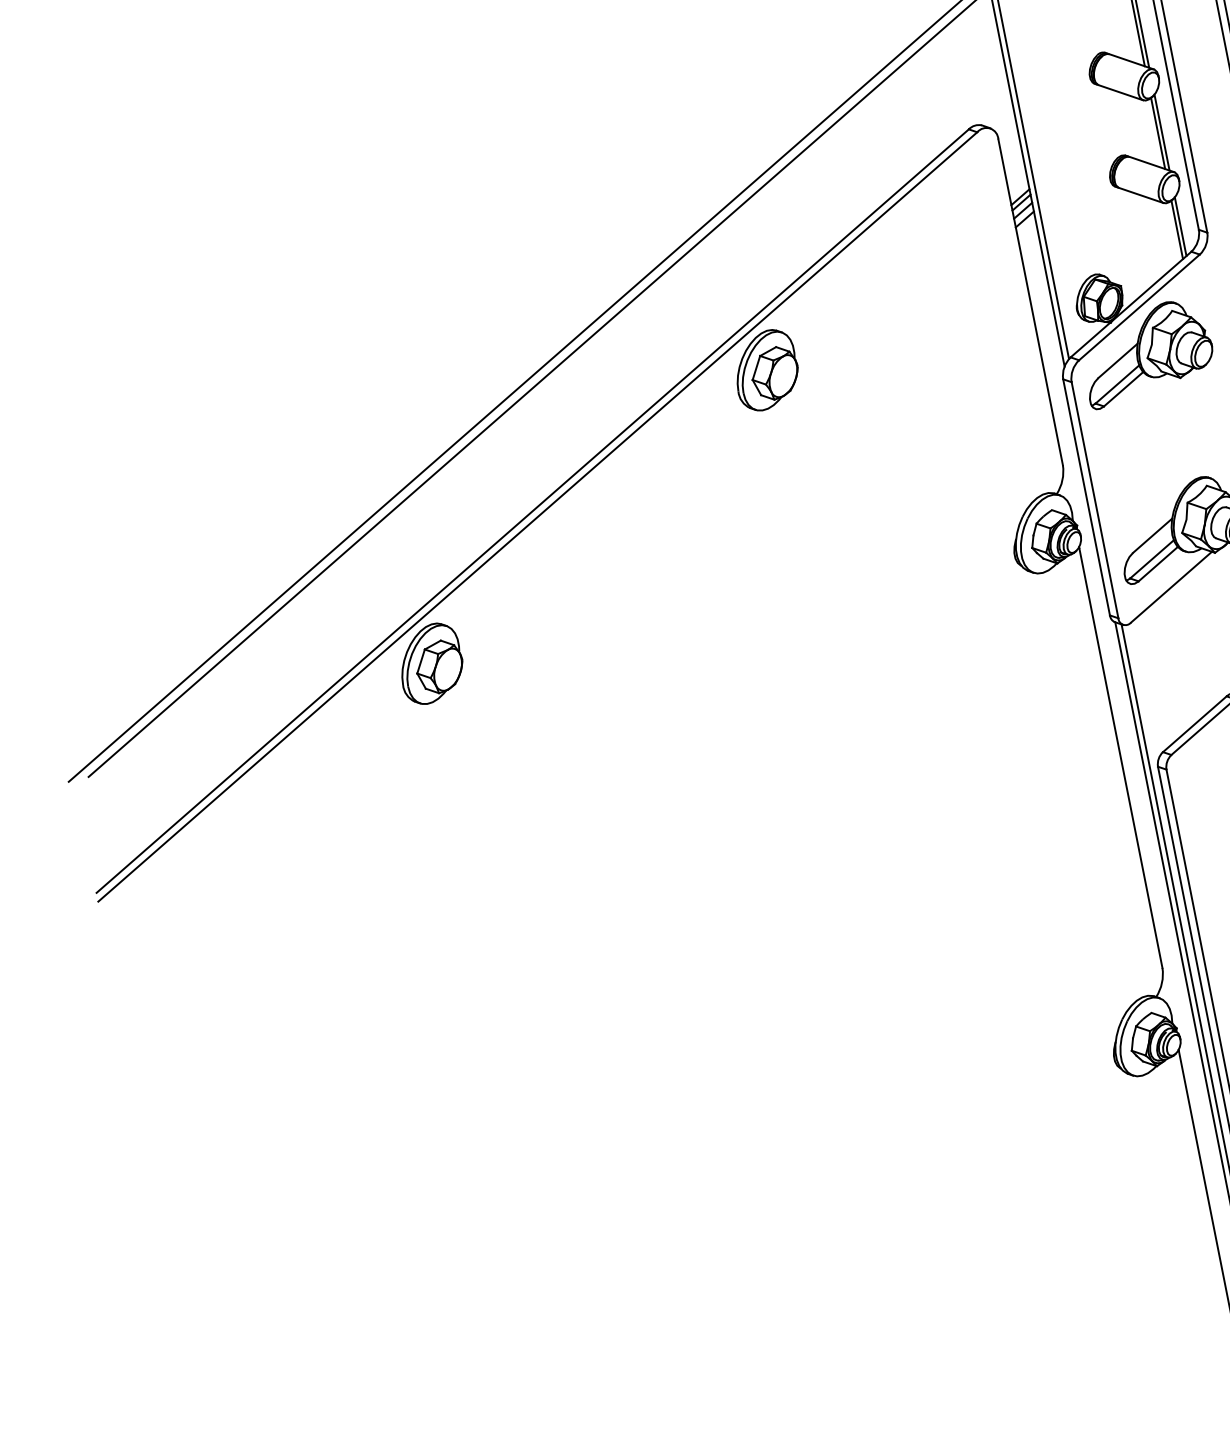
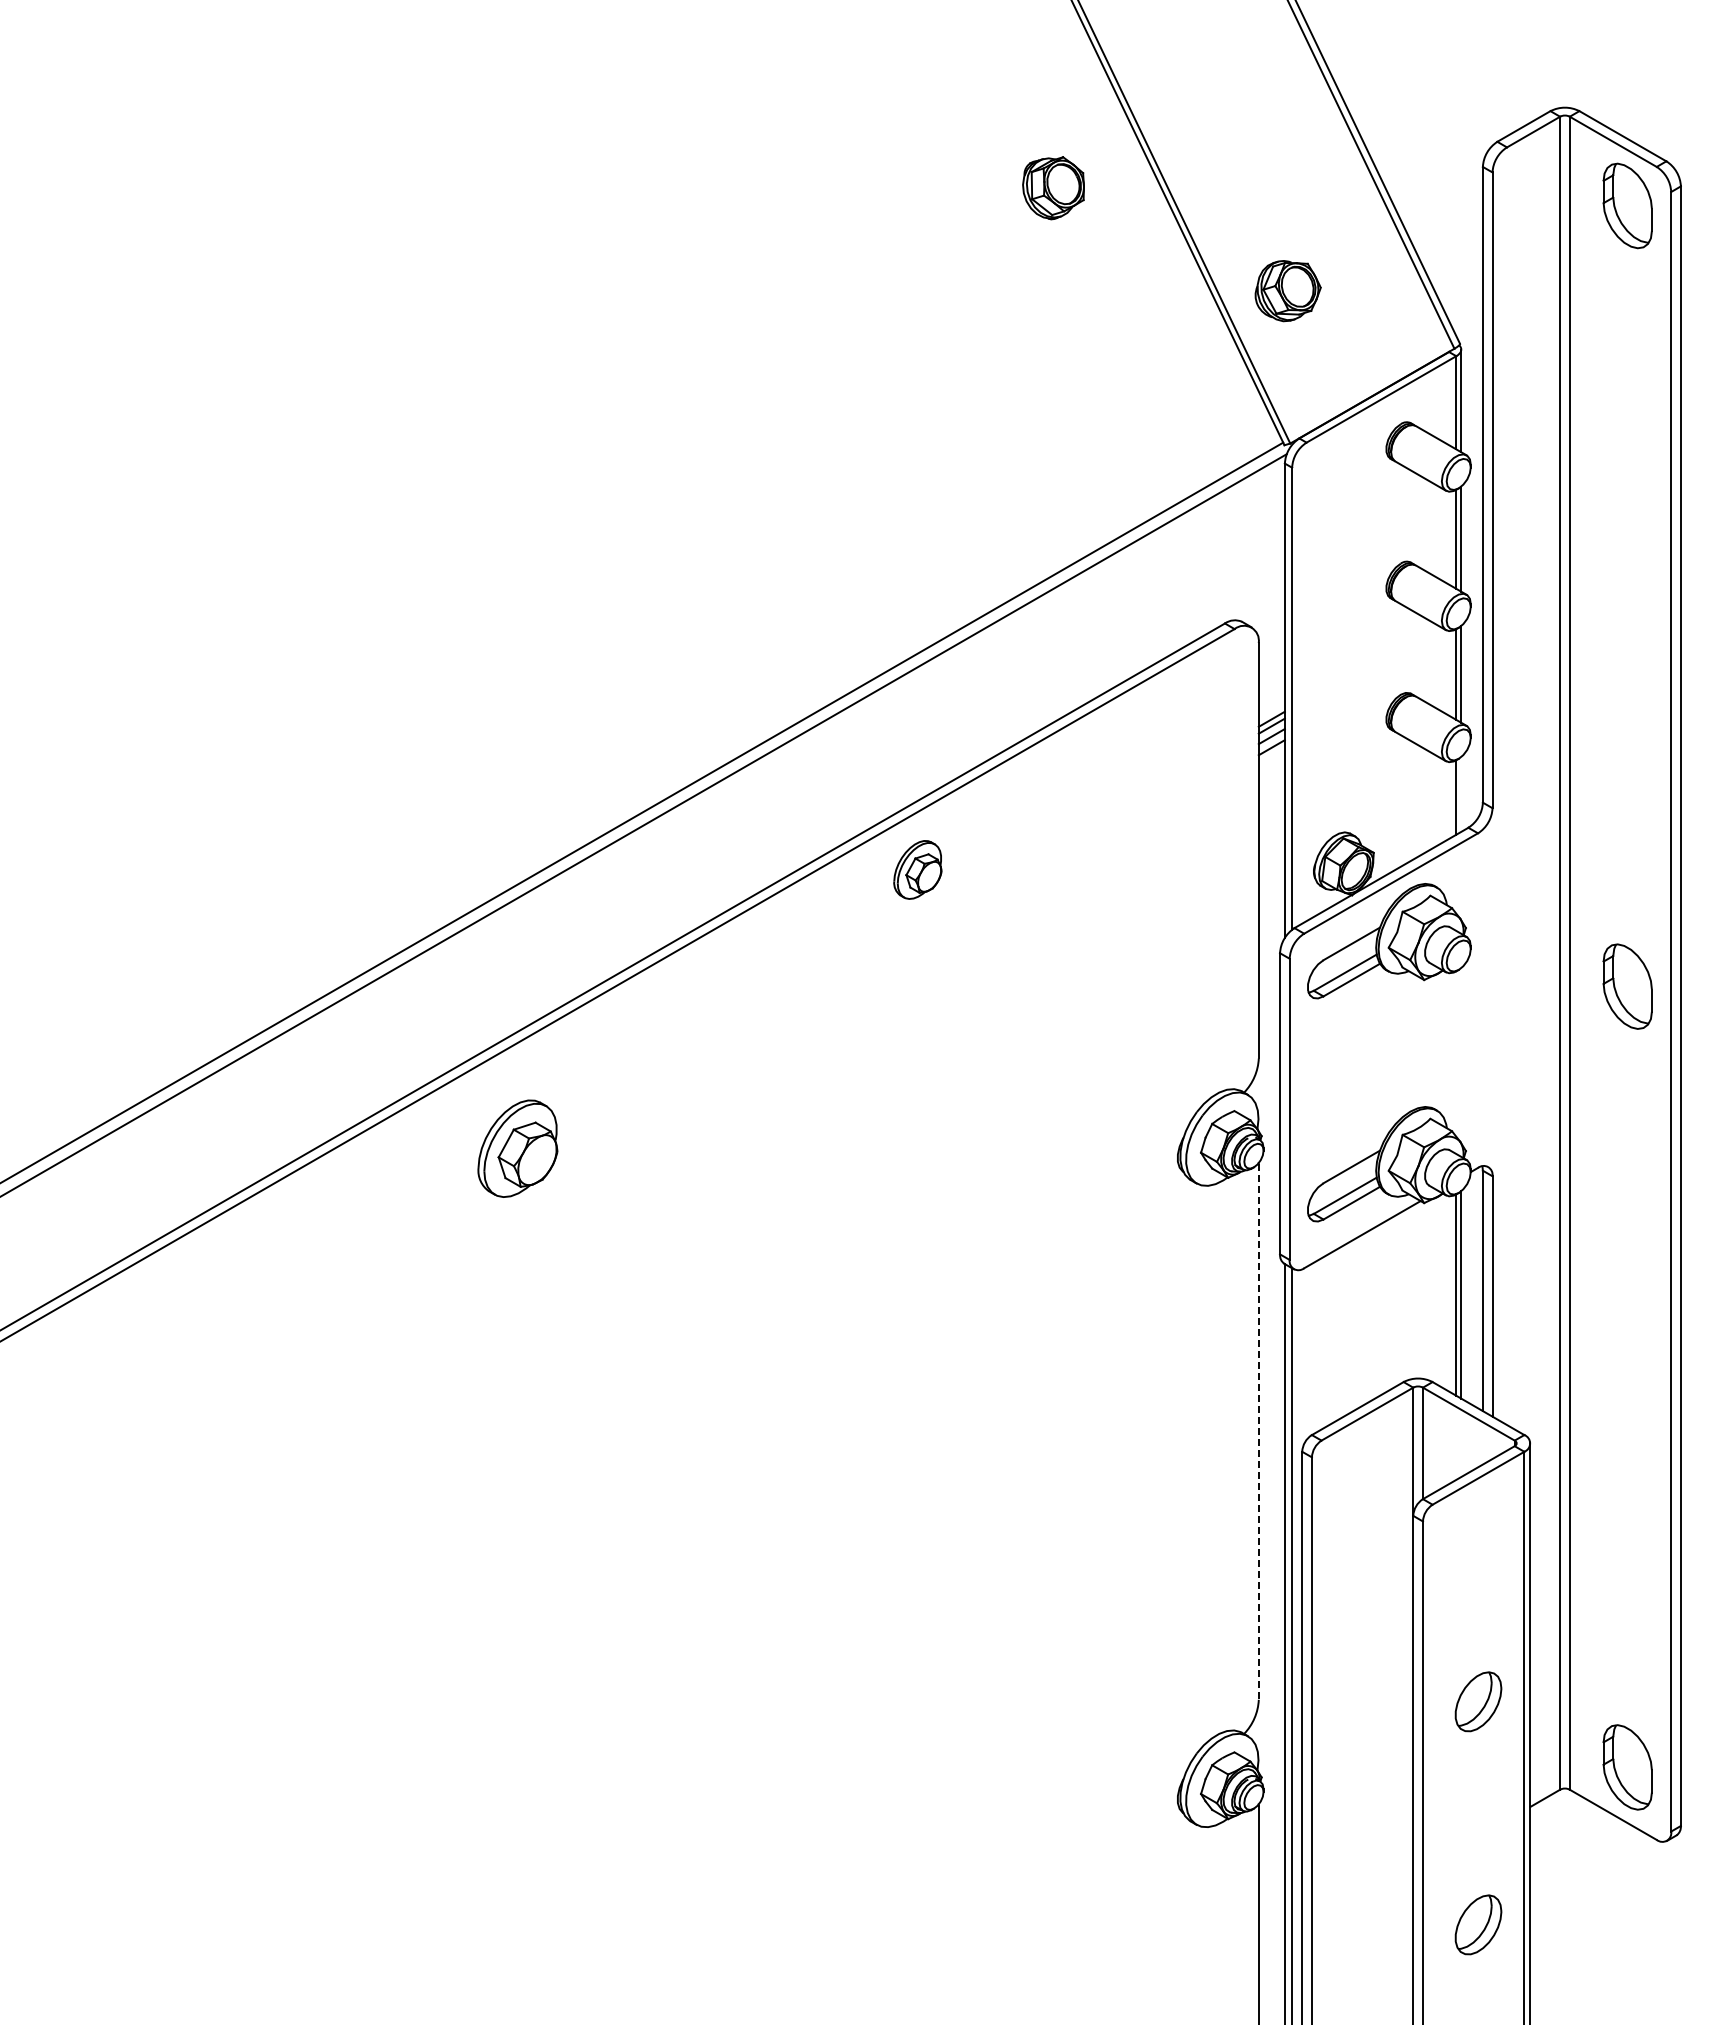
line: (1180, 226) -> (1461, 794), removed
part: (765, 369) -> (917, 869), size x0.6
part: (430, 663) -> (517, 1148), moved
line: (1120, 758) -> (1258, 1432), solid -> dashed

